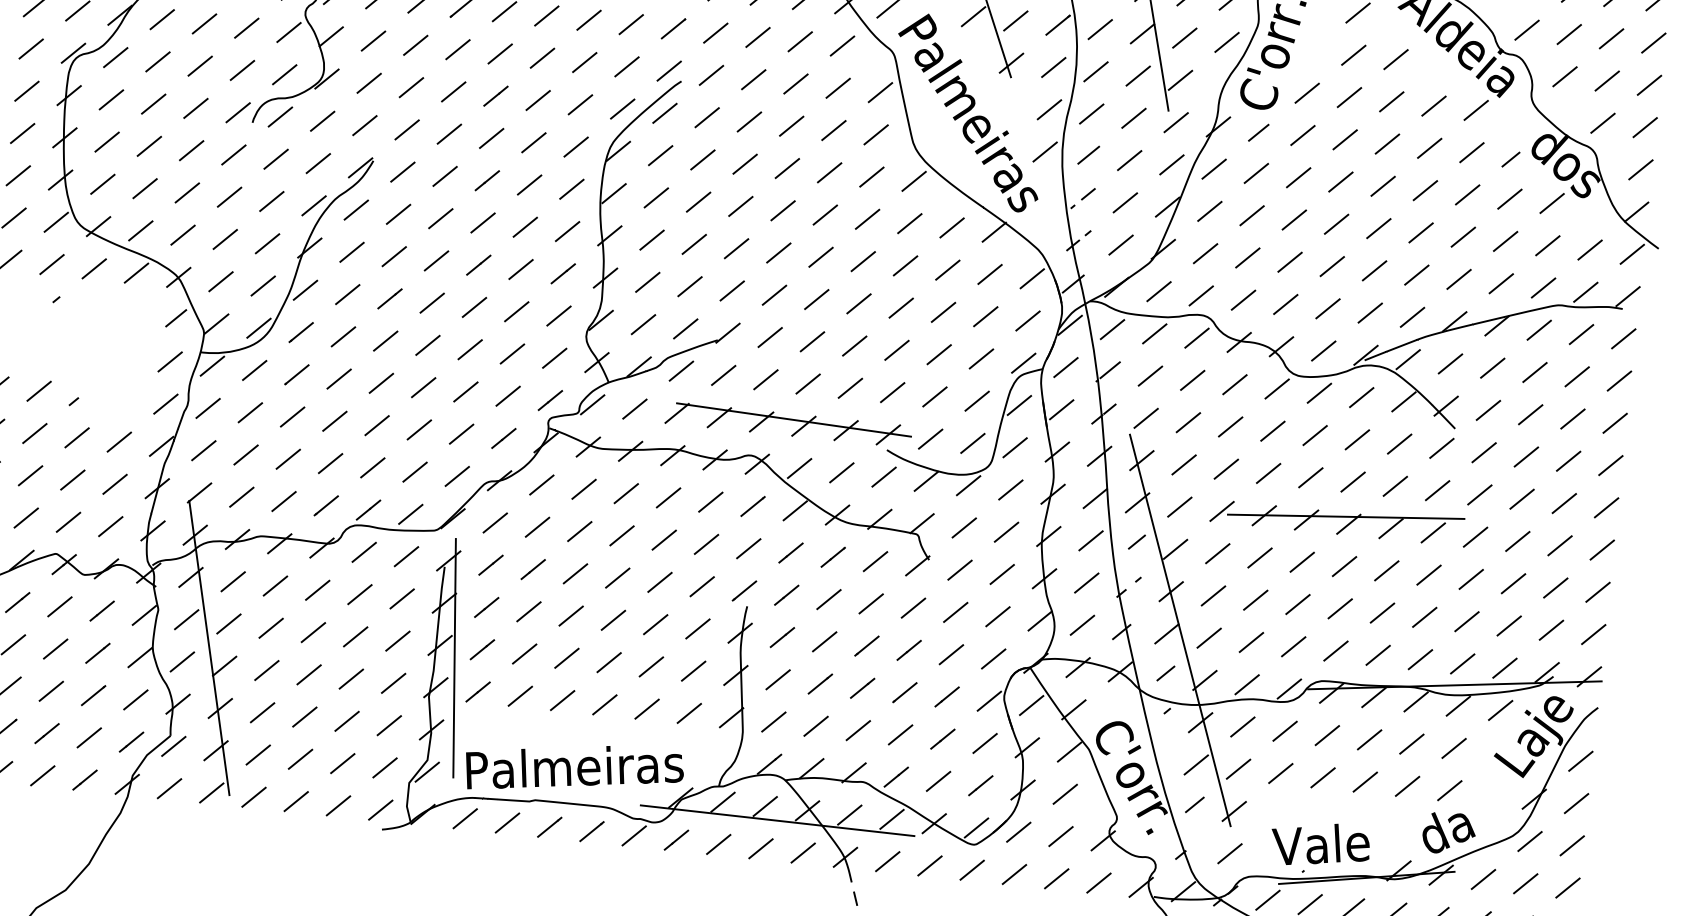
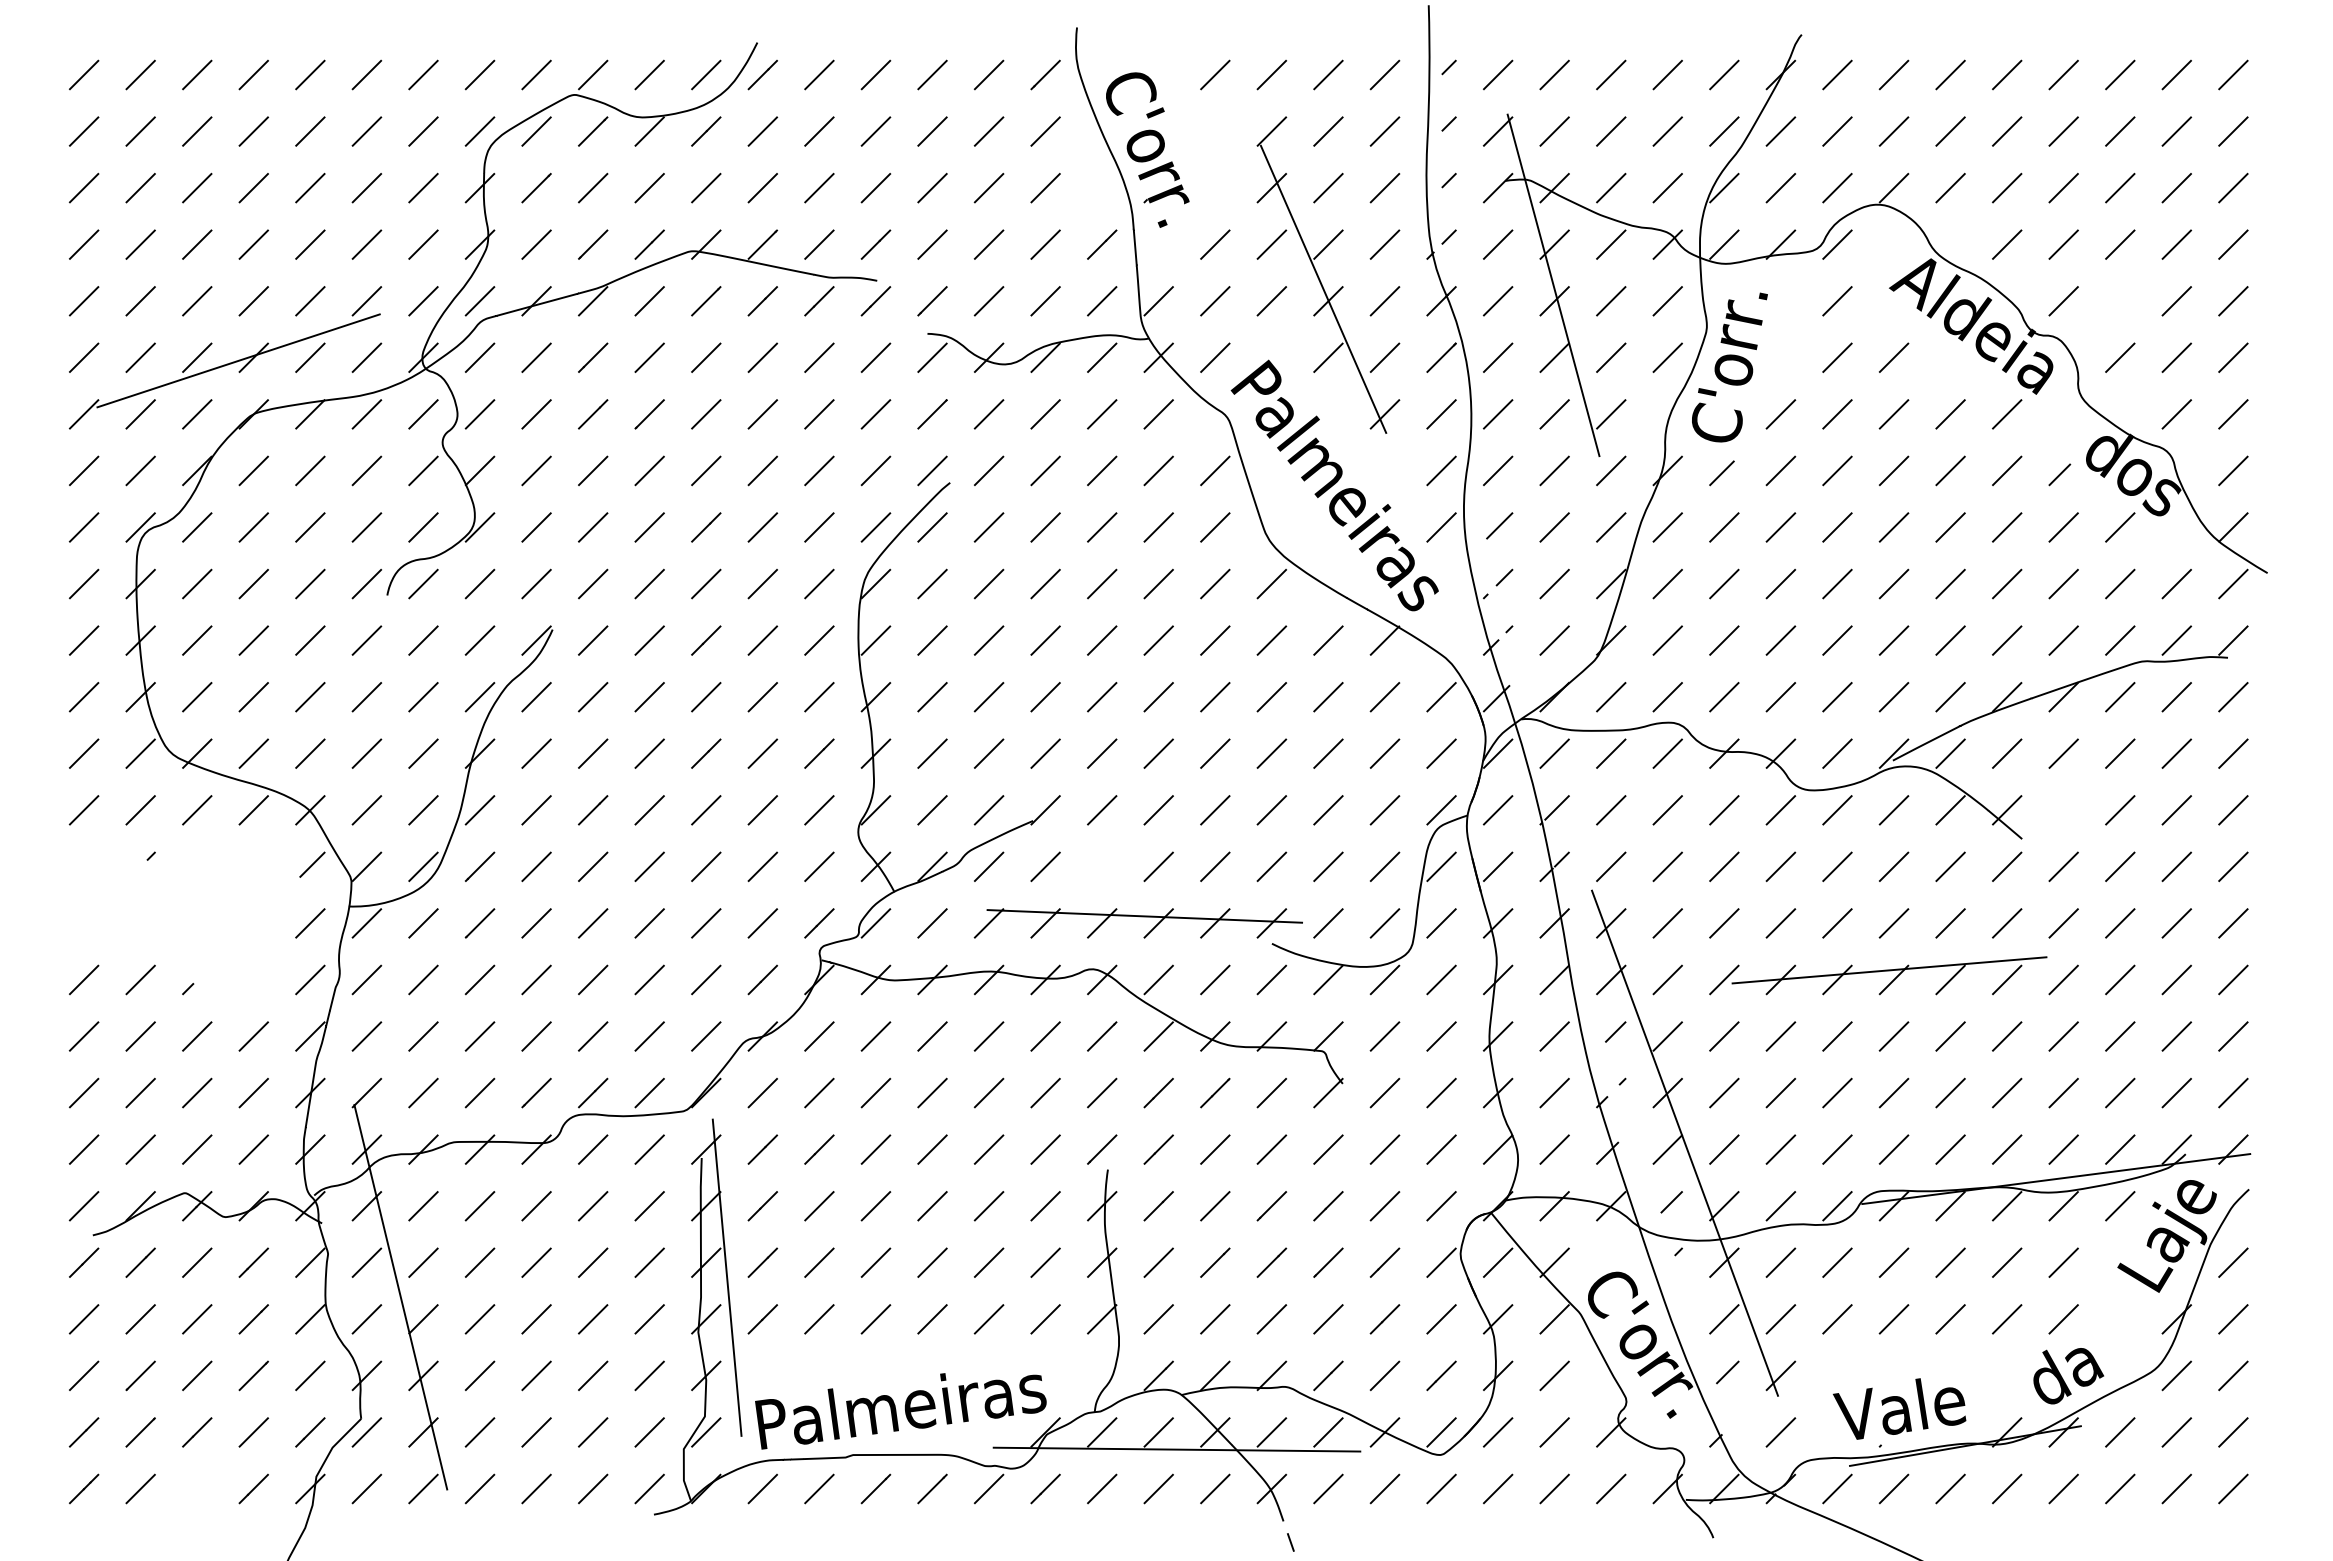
line: (1569, 34) -> (2120, 301), removed
line: (766, 379) -> (1102, 866), removed
line: (1488, 410) -> (2063, 810), removed
line: (43, 775) -> (197, 1488), removed

